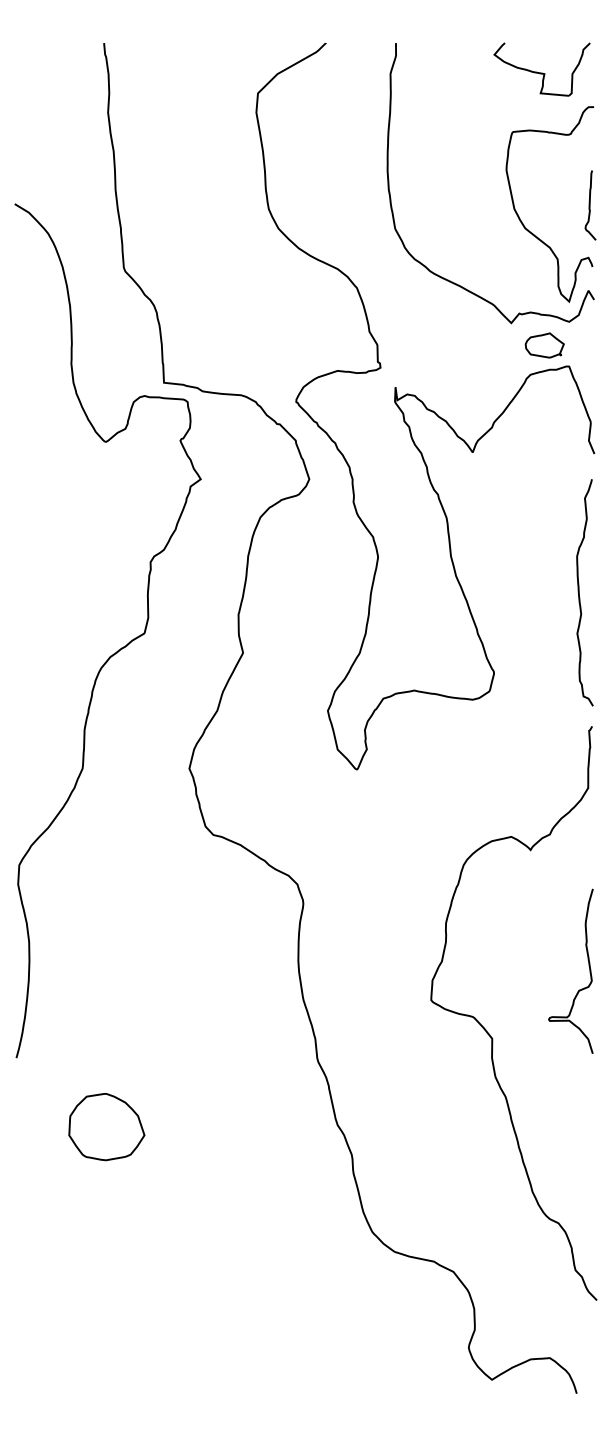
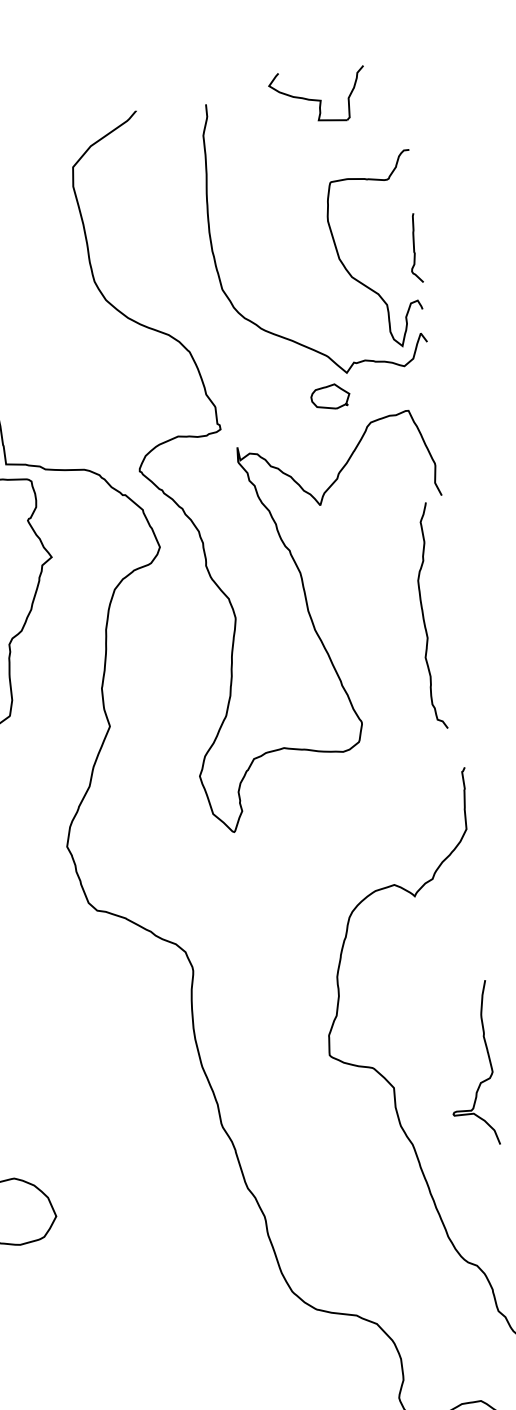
part: (541, 69) -> (317, 96), moved
part: (544, 345) -> (330, 396), moved
curve: (579, 592) -> (423, 616), moved
curve: (588, 966) -> (488, 1057), moved

